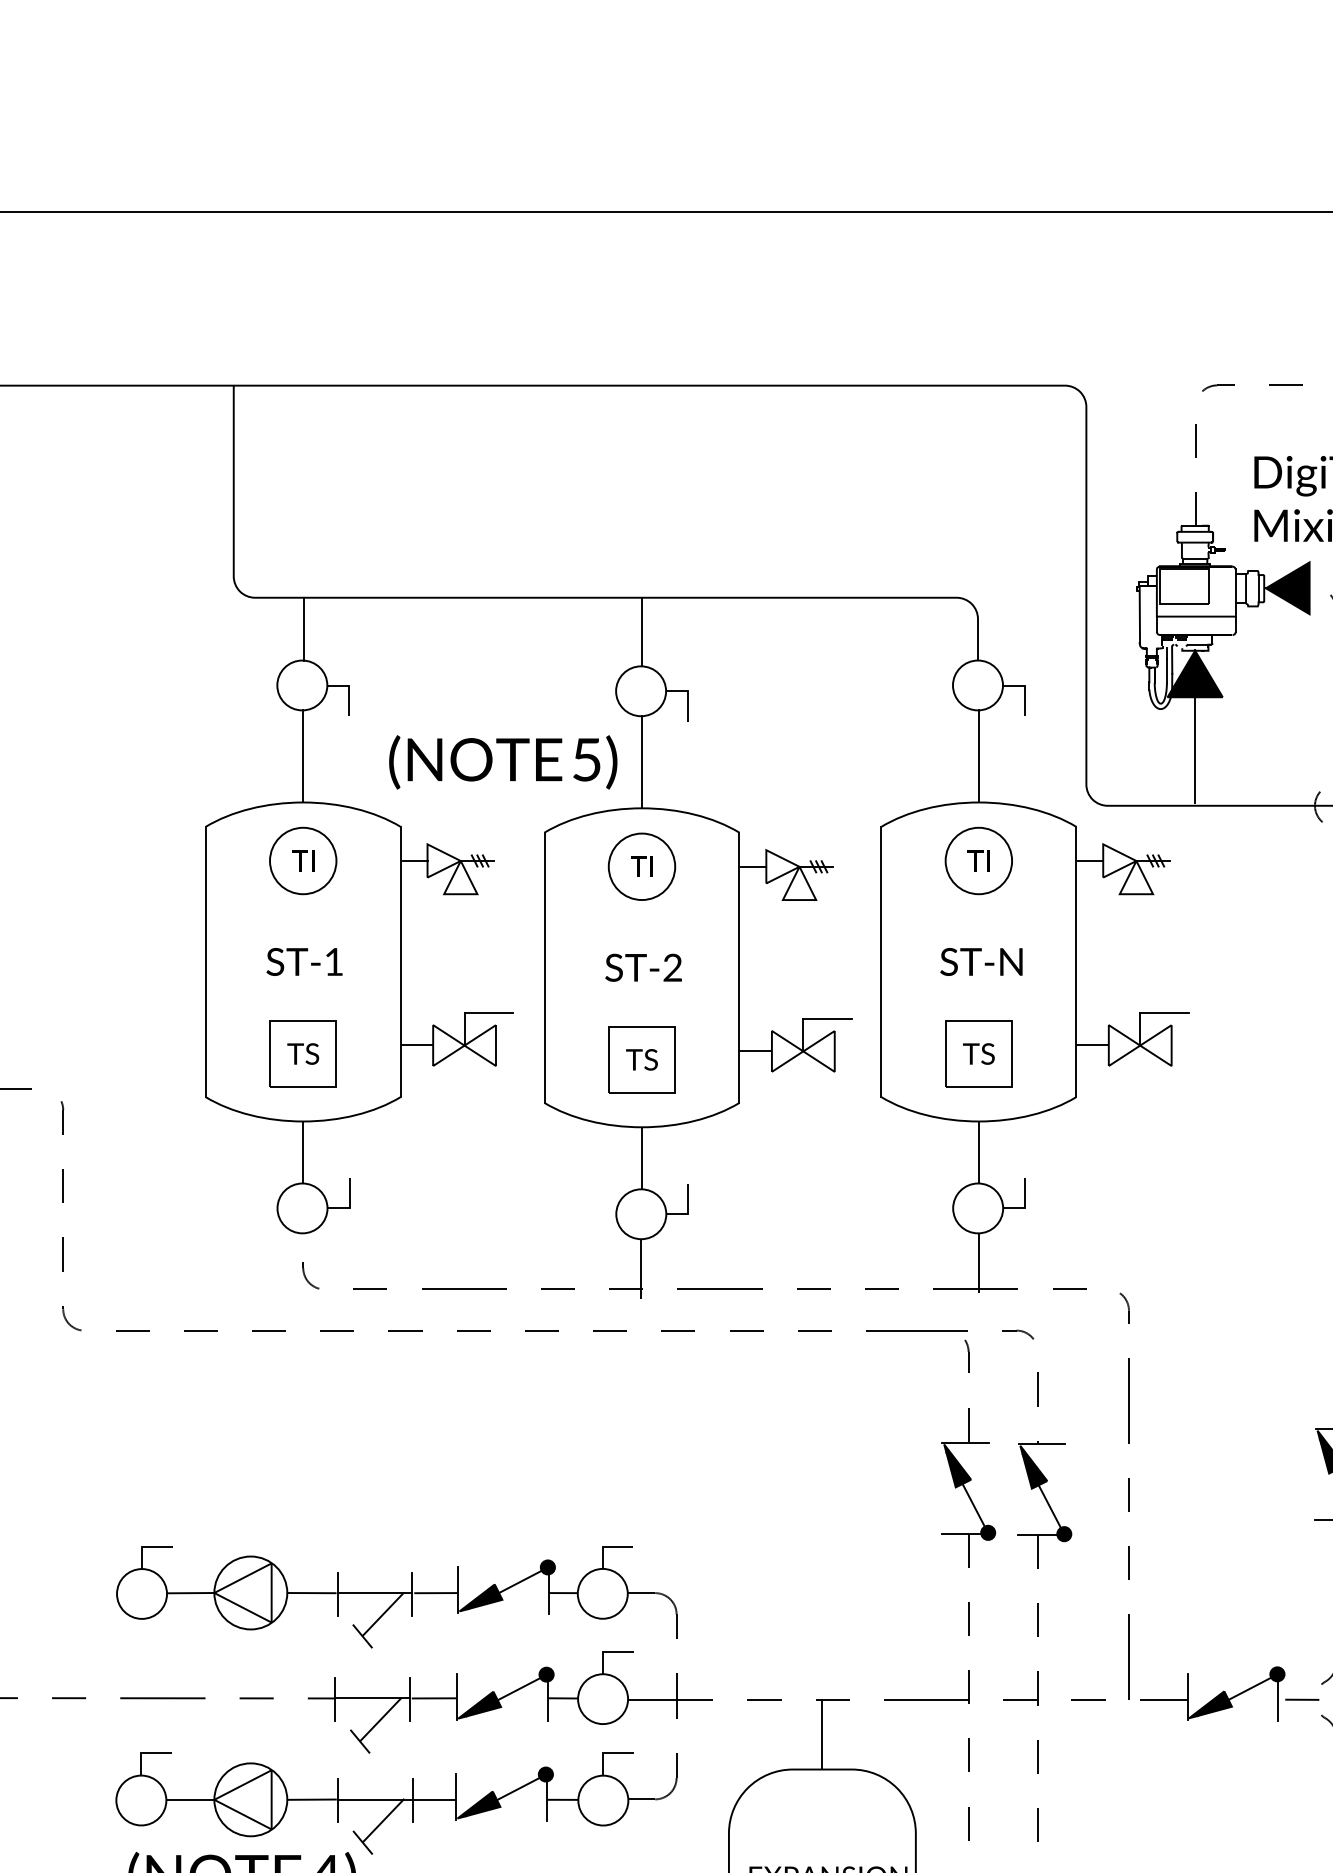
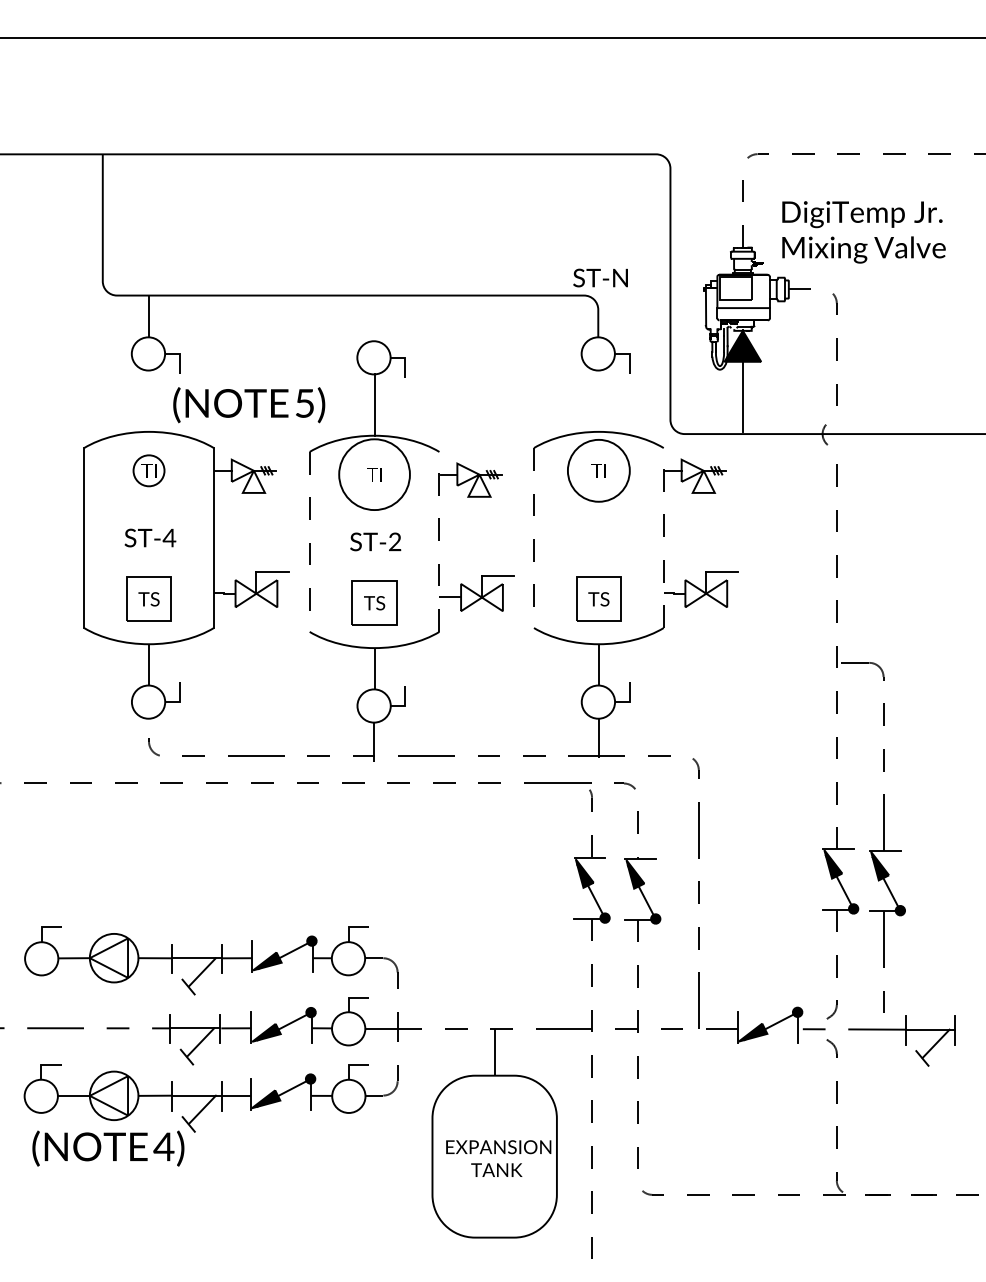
fill: (1286, 587) -> (803, 288), removed
line: (641, 632) -> (374, 318), removed
line: (303, 755) -> (149, 400), removed
line: (978, 755) -> (598, 400), removed
text: (503, 762) -> (249, 405), moved
circle: (302, 860) -> (148, 470), size x0.7
circle: (978, 860) -> (598, 470), size x1.4
circle: (641, 866) -> (374, 474), size x1.6
text: (333, 961) -> (169, 537), ST-1 -> ST-4
text: (981, 961) -> (600, 277), moved
line: (882, 962) -> (534, 538), solid -> dashed
line: (1075, 962) -> (663, 538), solid -> dashed
line: (544, 967) -> (309, 541), solid -> dashed
line: (739, 967) -> (439, 541), solid -> dashed

